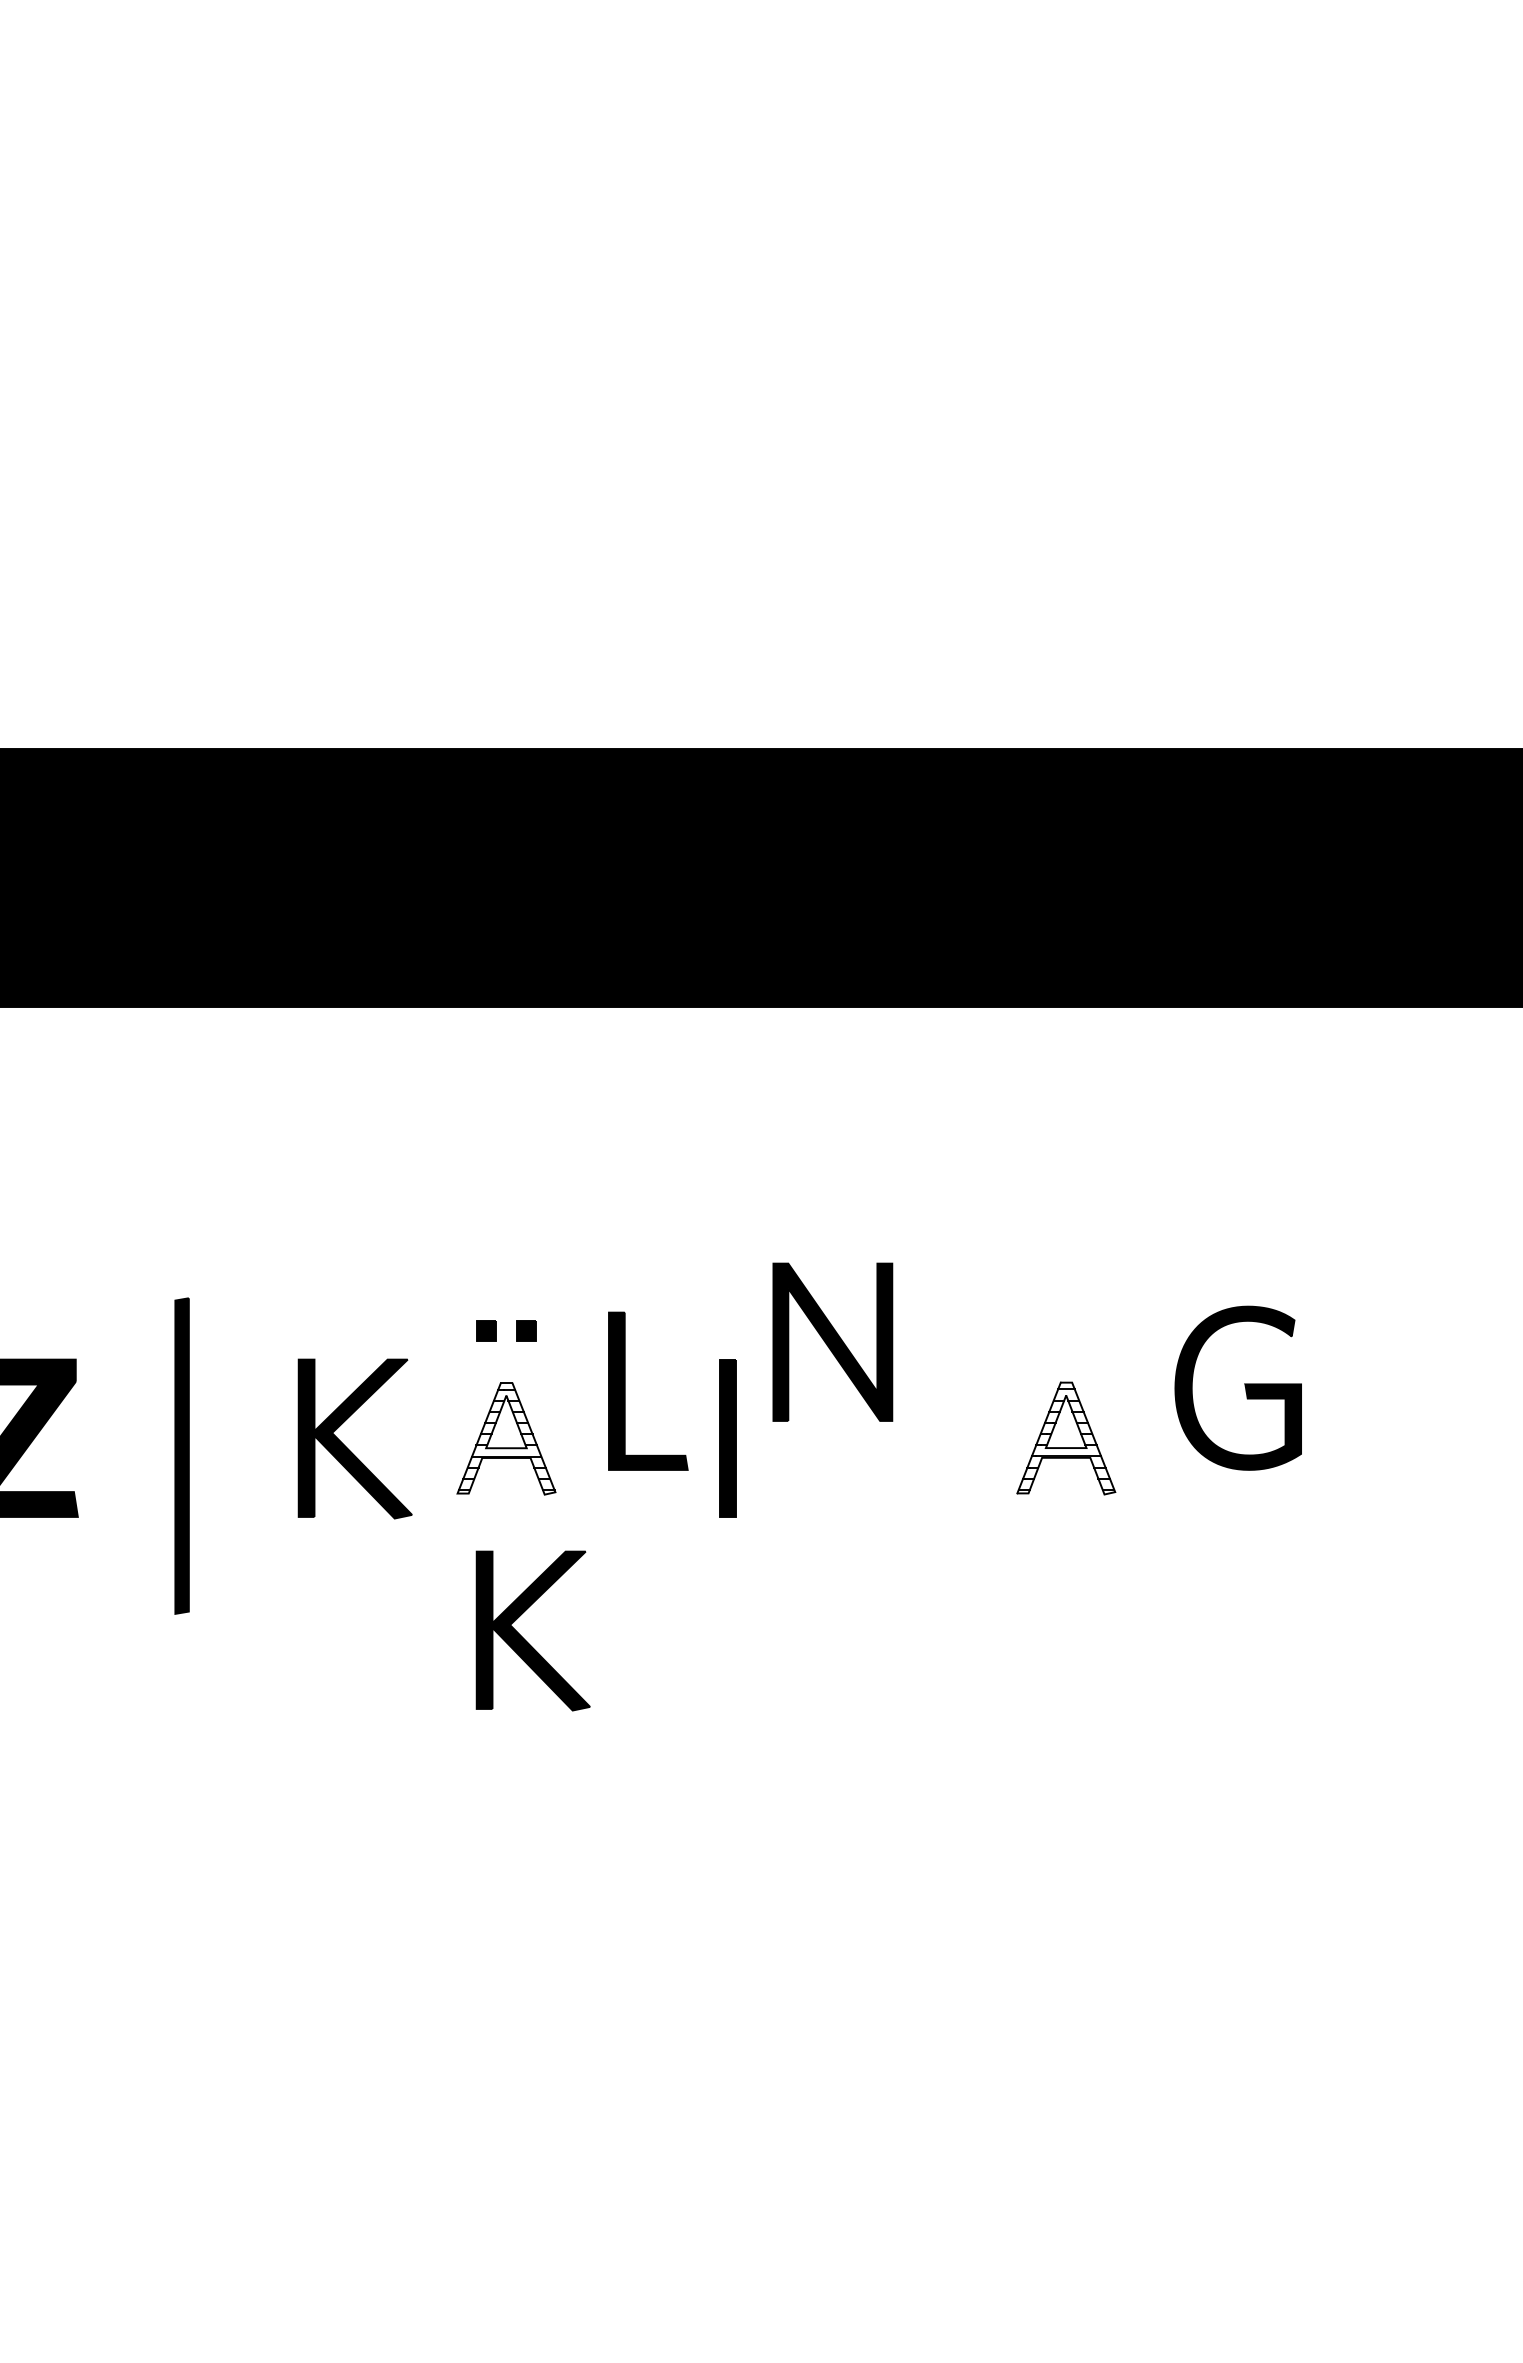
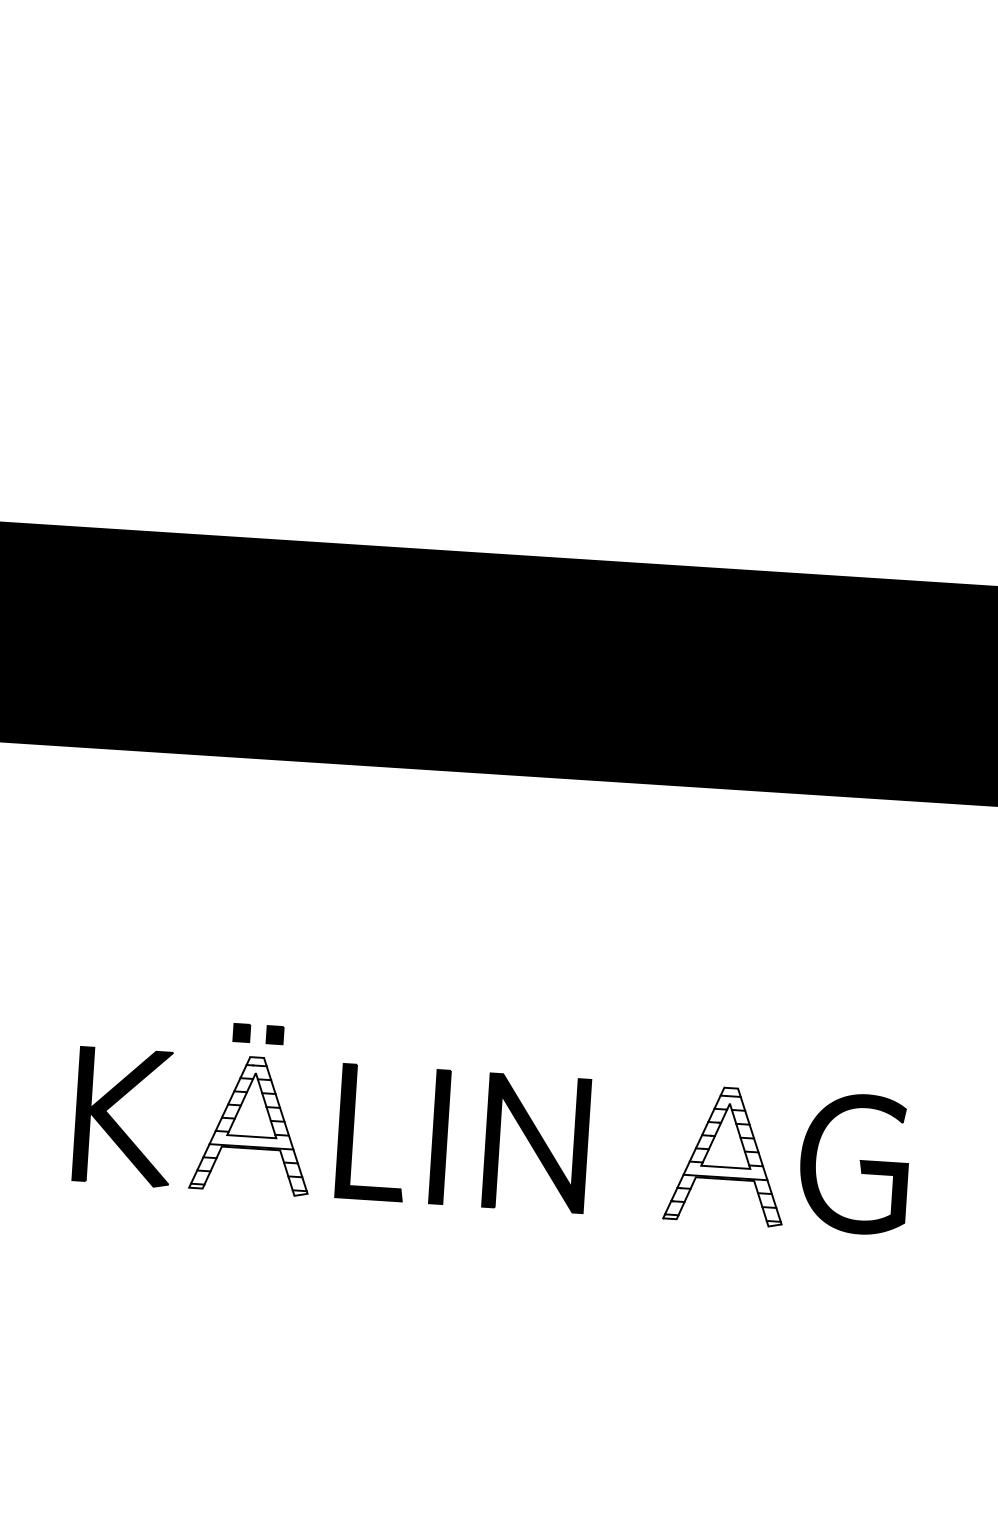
part: (832, 1341) -> (536, 1142), moved
part: (1244, 1386) -> (859, 1162), moved
part: (625, 1390) -> (353, 1130), moved
part: (506, 1438) -> (252, 1125), size x1.43
part: (1066, 1438) -> (726, 1155), size x1.43
part: (524, 1638) -> (256, 1295), removed

